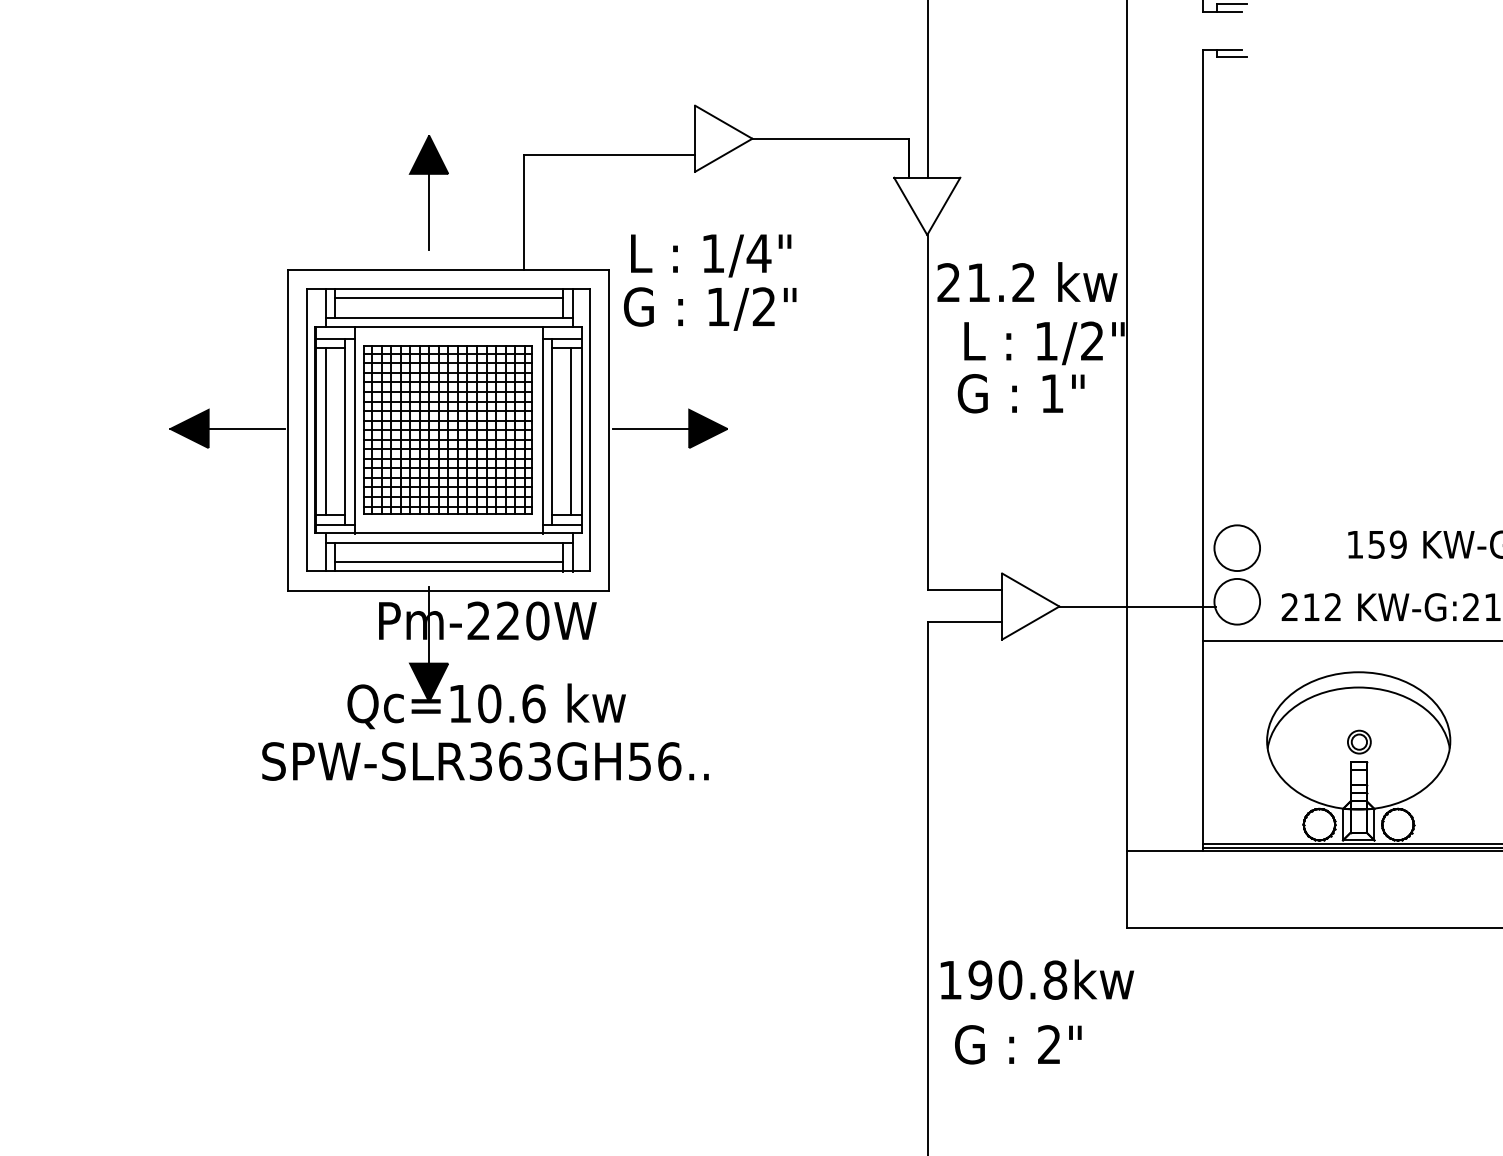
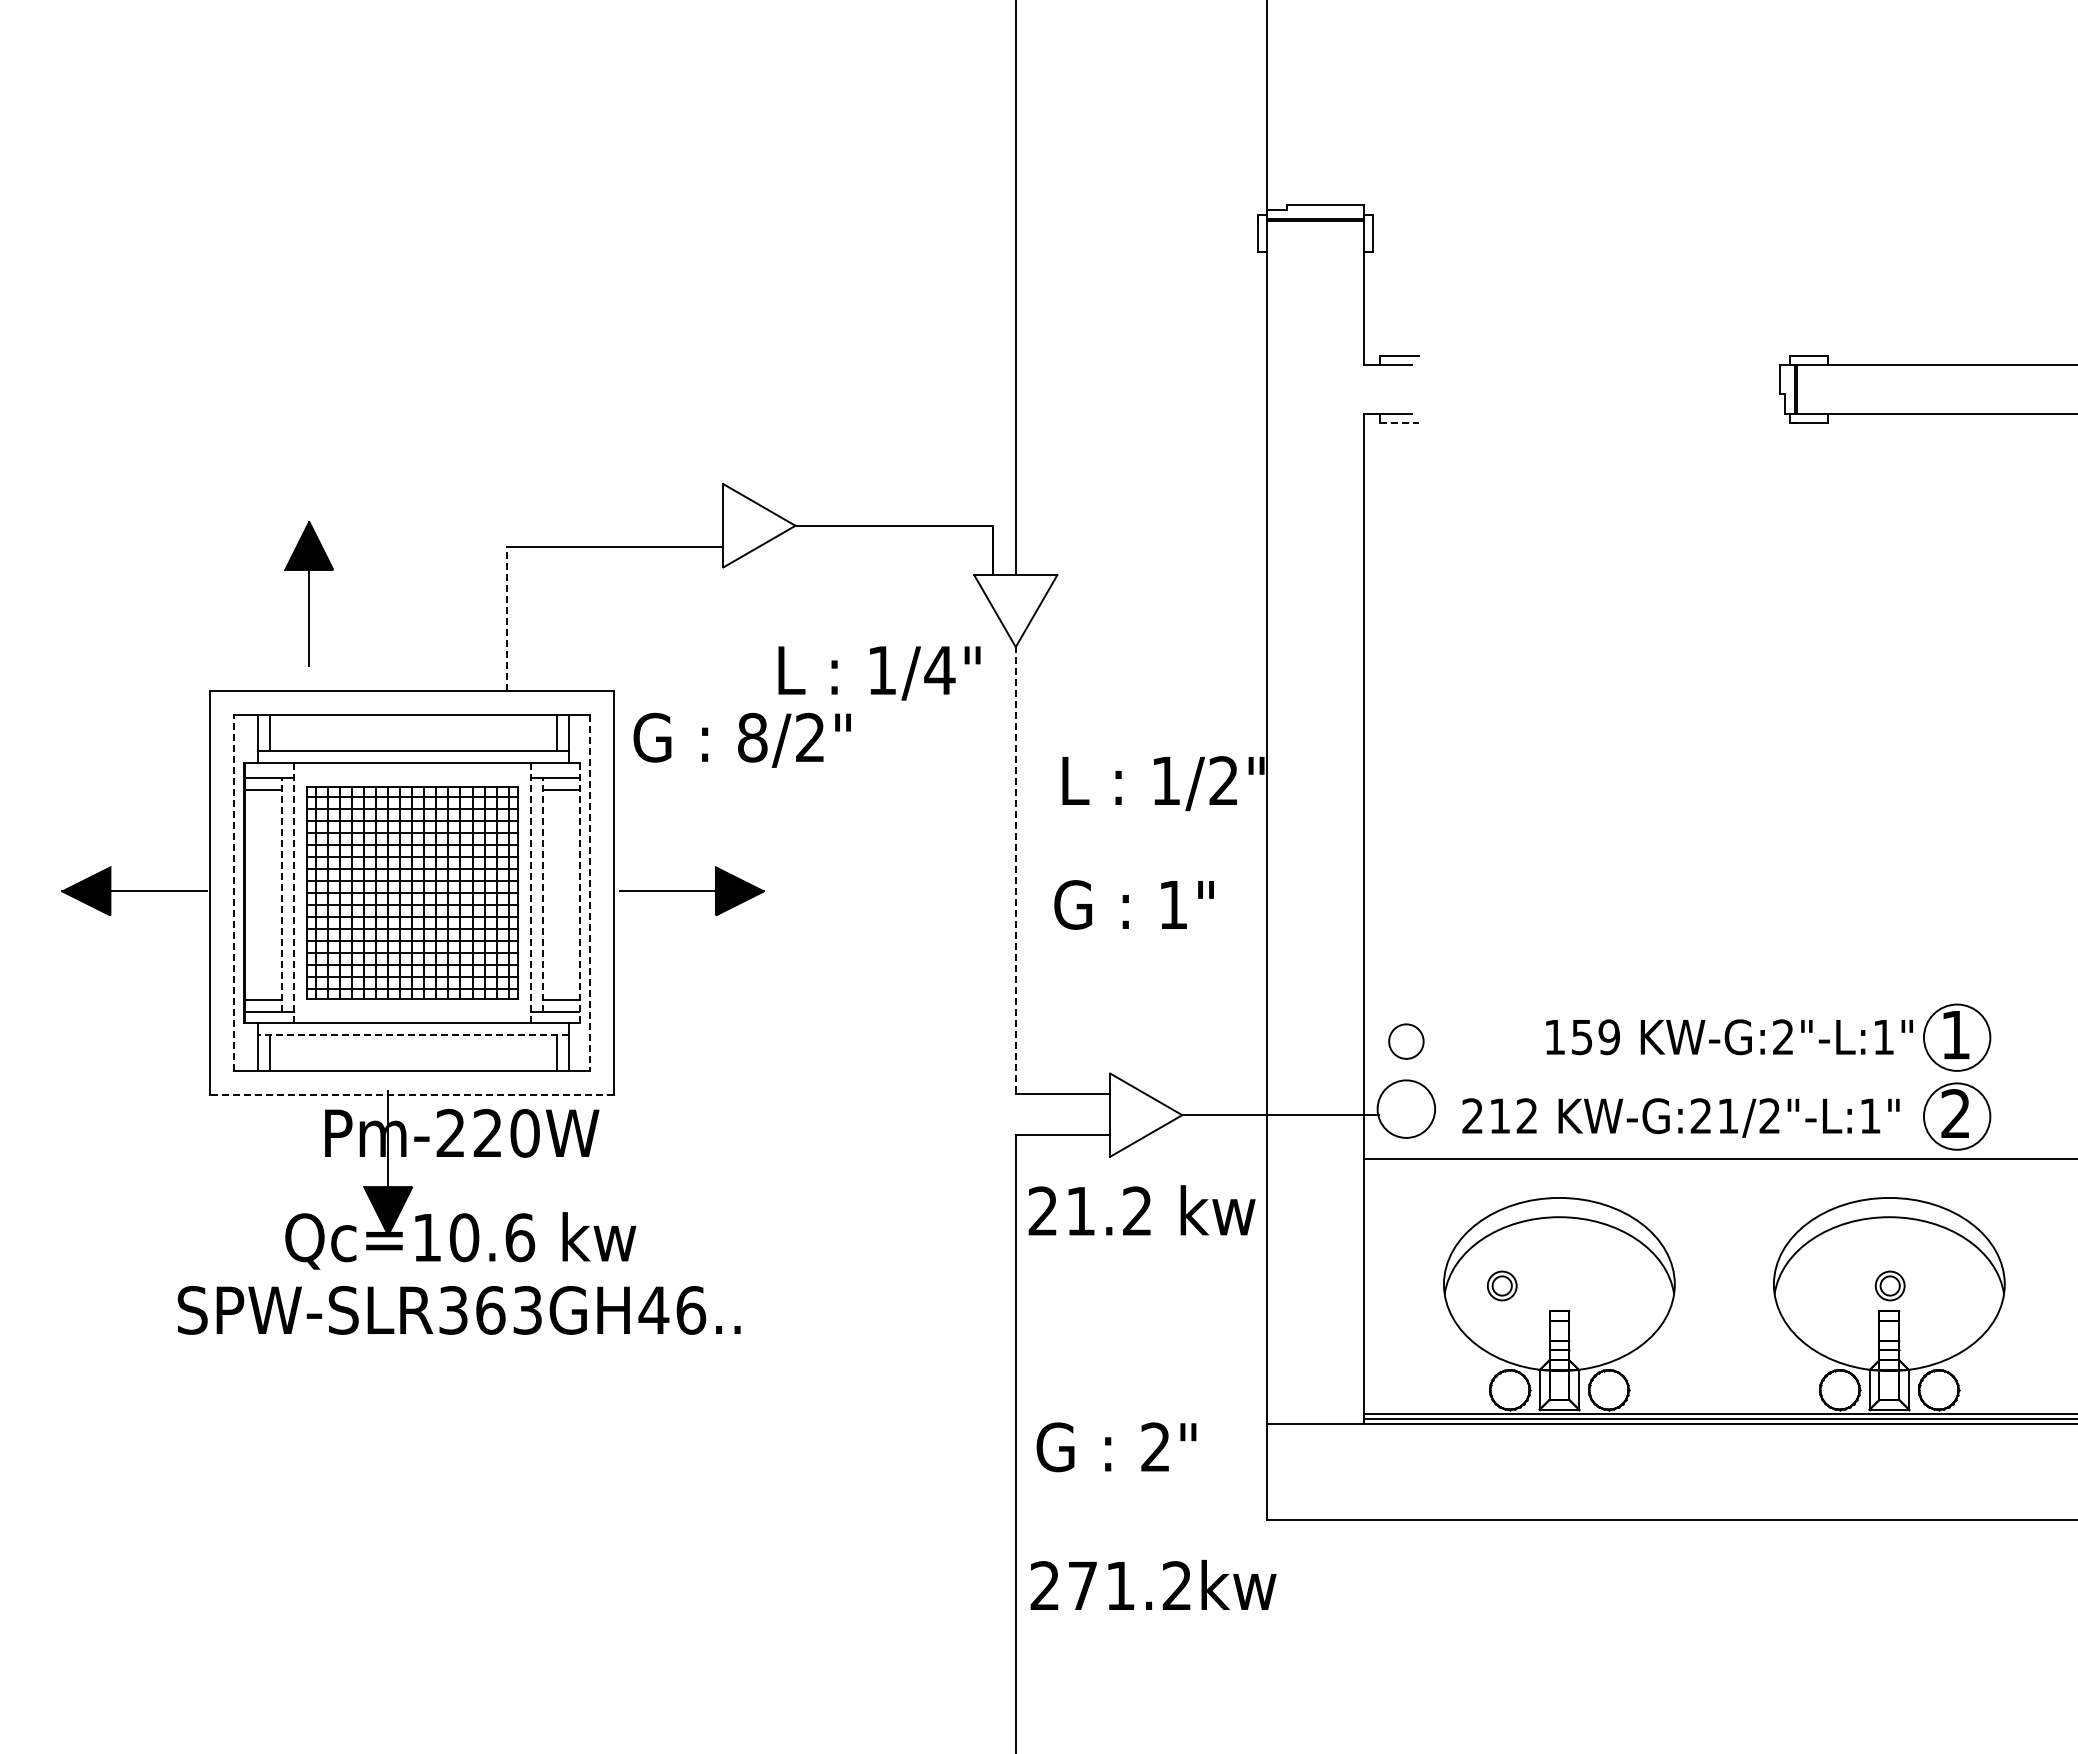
line: (1232, 57) -> (1400, 423), solid -> dashed
part: (428, 192) -> (308, 593), moved
line: (523, 212) -> (507, 618), solid -> dashed
text: (711, 256) -> (879, 673), moved
text: (1027, 282) -> (1141, 1210), moved
line: (449, 298) -> (413, 727), removed
text: (718, 306) -> (752, 737), 1/2" -> 8/2"
text: (1020, 393) -> (1133, 904), moved
line: (927, 412) -> (1016, 870), solid -> dashed
line: (307, 429) -> (234, 892), solid -> dashed
line: (581, 429) -> (580, 892), solid -> dashed
line: (589, 429) -> (590, 892), solid -> dashed
line: (354, 430) -> (294, 893), solid -> dashed
line: (542, 430) -> (531, 893), solid -> dashed
line: (326, 431) -> (258, 894), removed
line: (345, 431) -> (282, 894), solid -> dashed
line: (552, 431) -> (543, 894), solid -> dashed
line: (571, 431) -> (567, 894), removed
line: (449, 543) -> (413, 1035), solid -> dashed
circle: (1237, 548) -> (1406, 1041), size x0.6
line: (449, 562) -> (413, 1059), removed
line: (447, 590) -> (411, 1094), solid -> dashed
part: (1359, 741) -> (1502, 1285), moved
text: (639, 761) -> (653, 1310), SPW-SLR363GH56.. -> SPW-SLR363GH46..
text: (1003, 979) -> (1111, 1585), 190.8kw -> 271.2kw
text: (1018, 1044) -> (1116, 1447), moved

